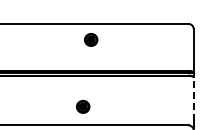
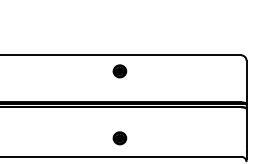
part: (90, 40) -> (119, 71), moved
line: (193, 99) -> (246, 130), dashed -> solid
part: (82, 107) -> (119, 138), moved

